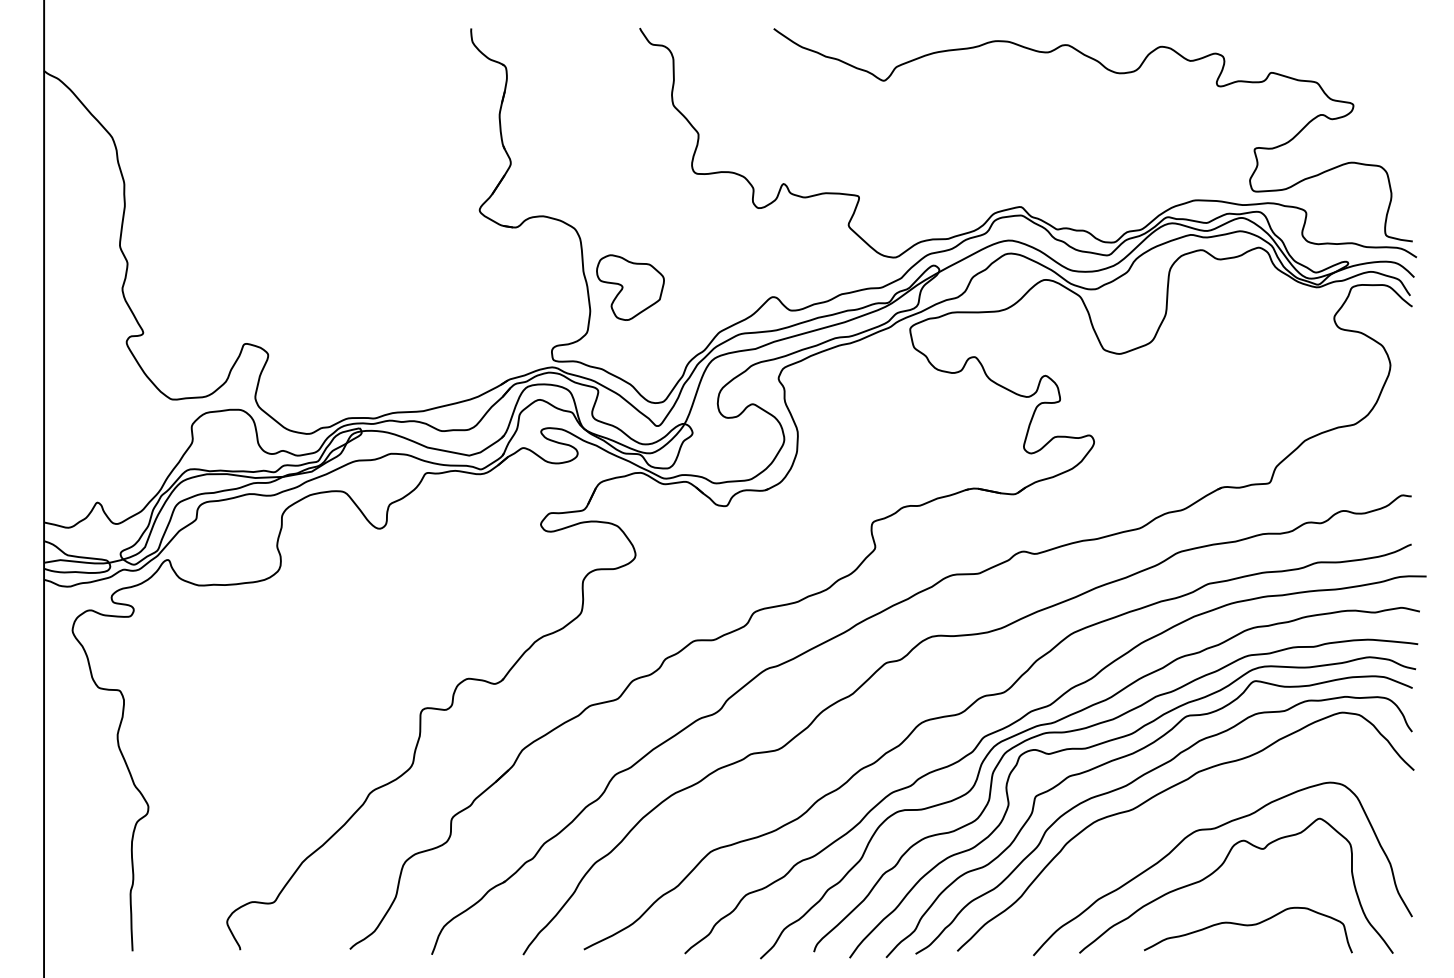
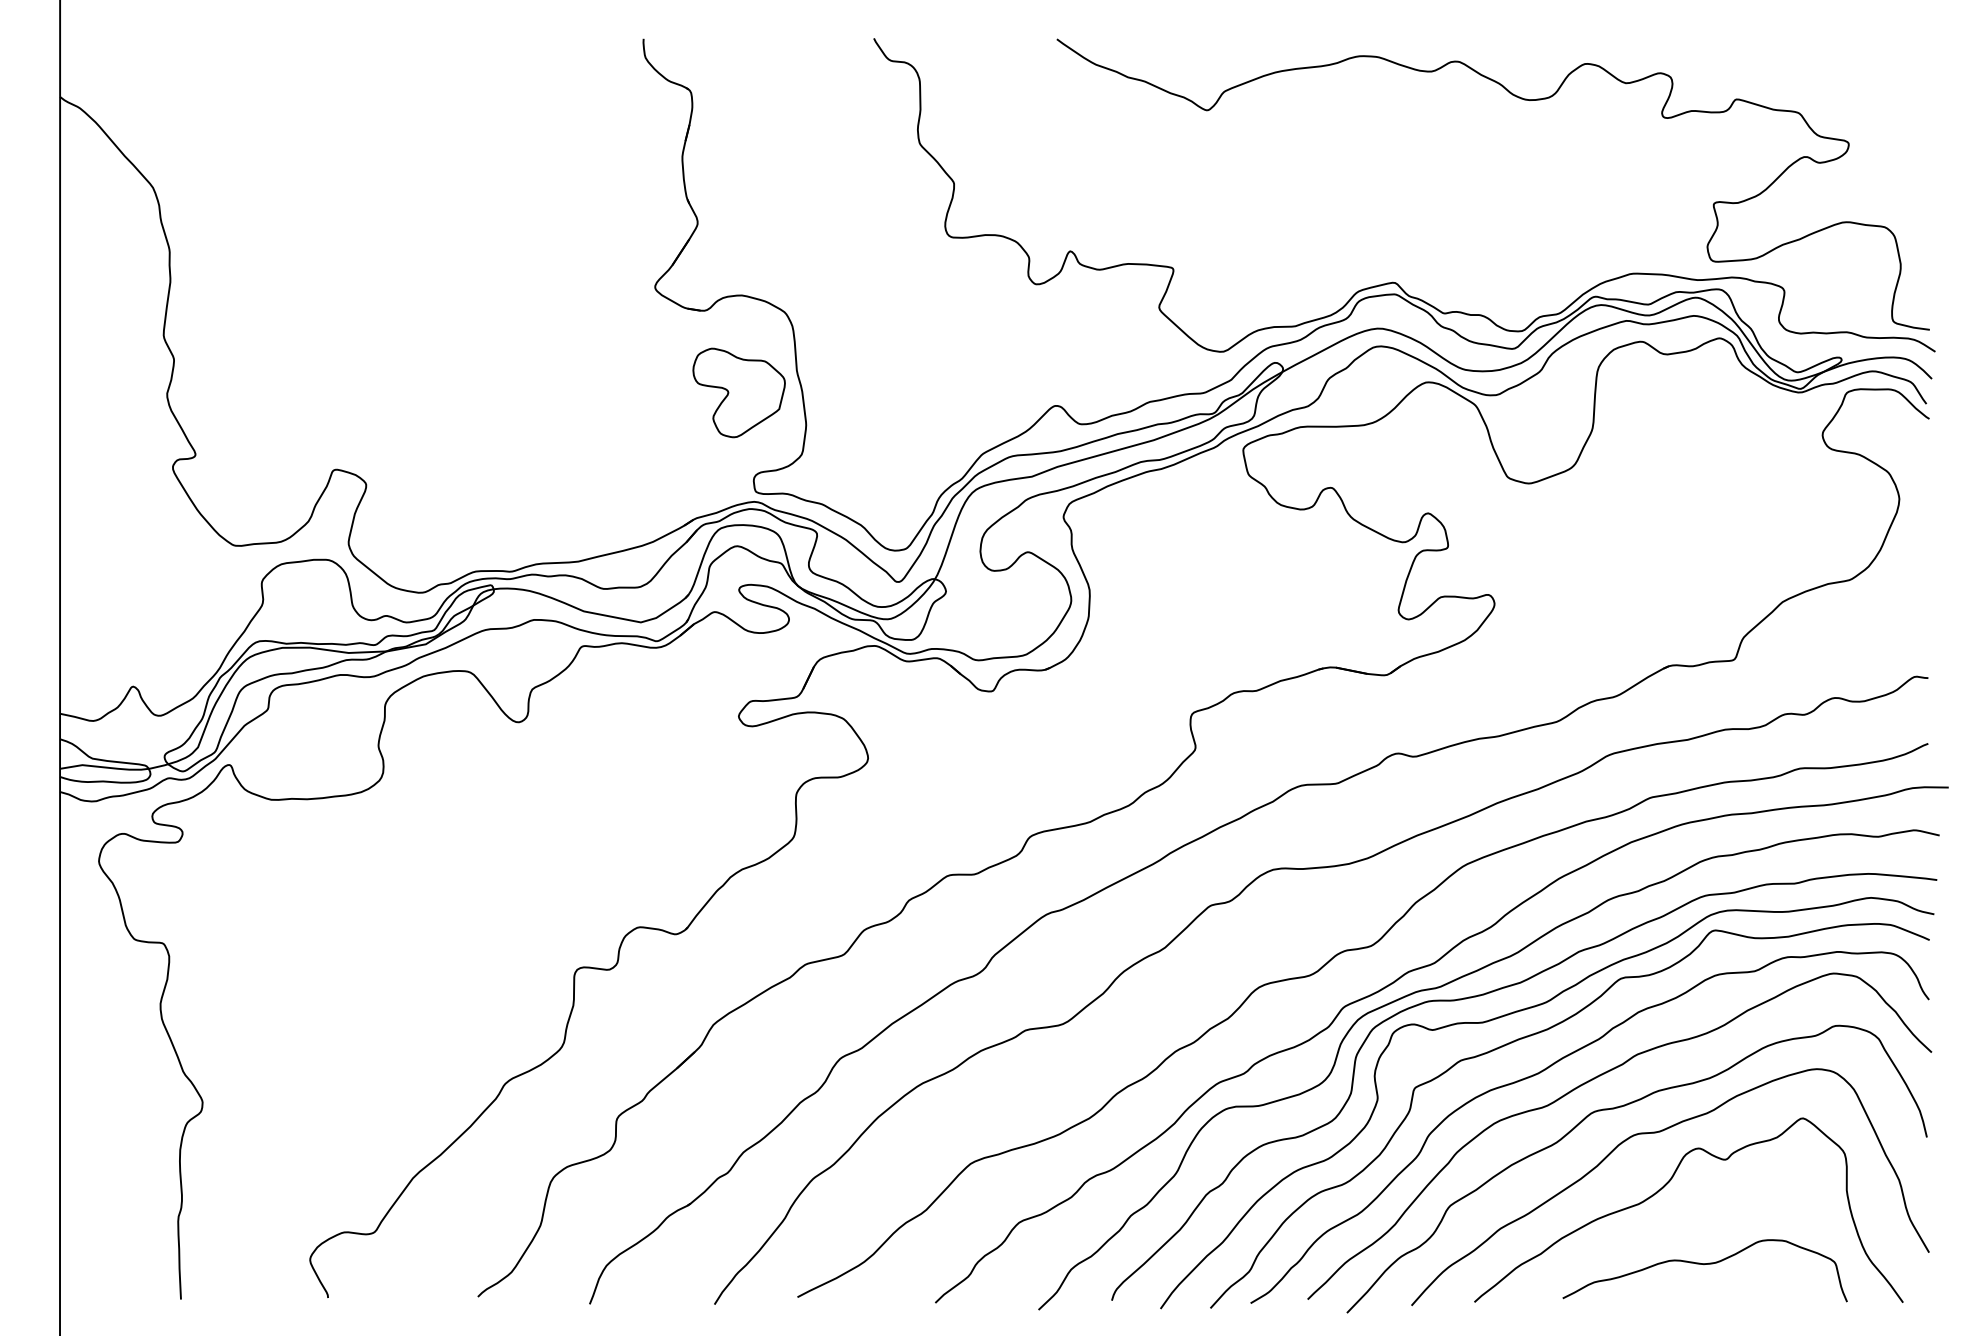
part: (630, 287) -> (738, 392), moved
curve: (1184, 811) -> (1618, 1108), added

